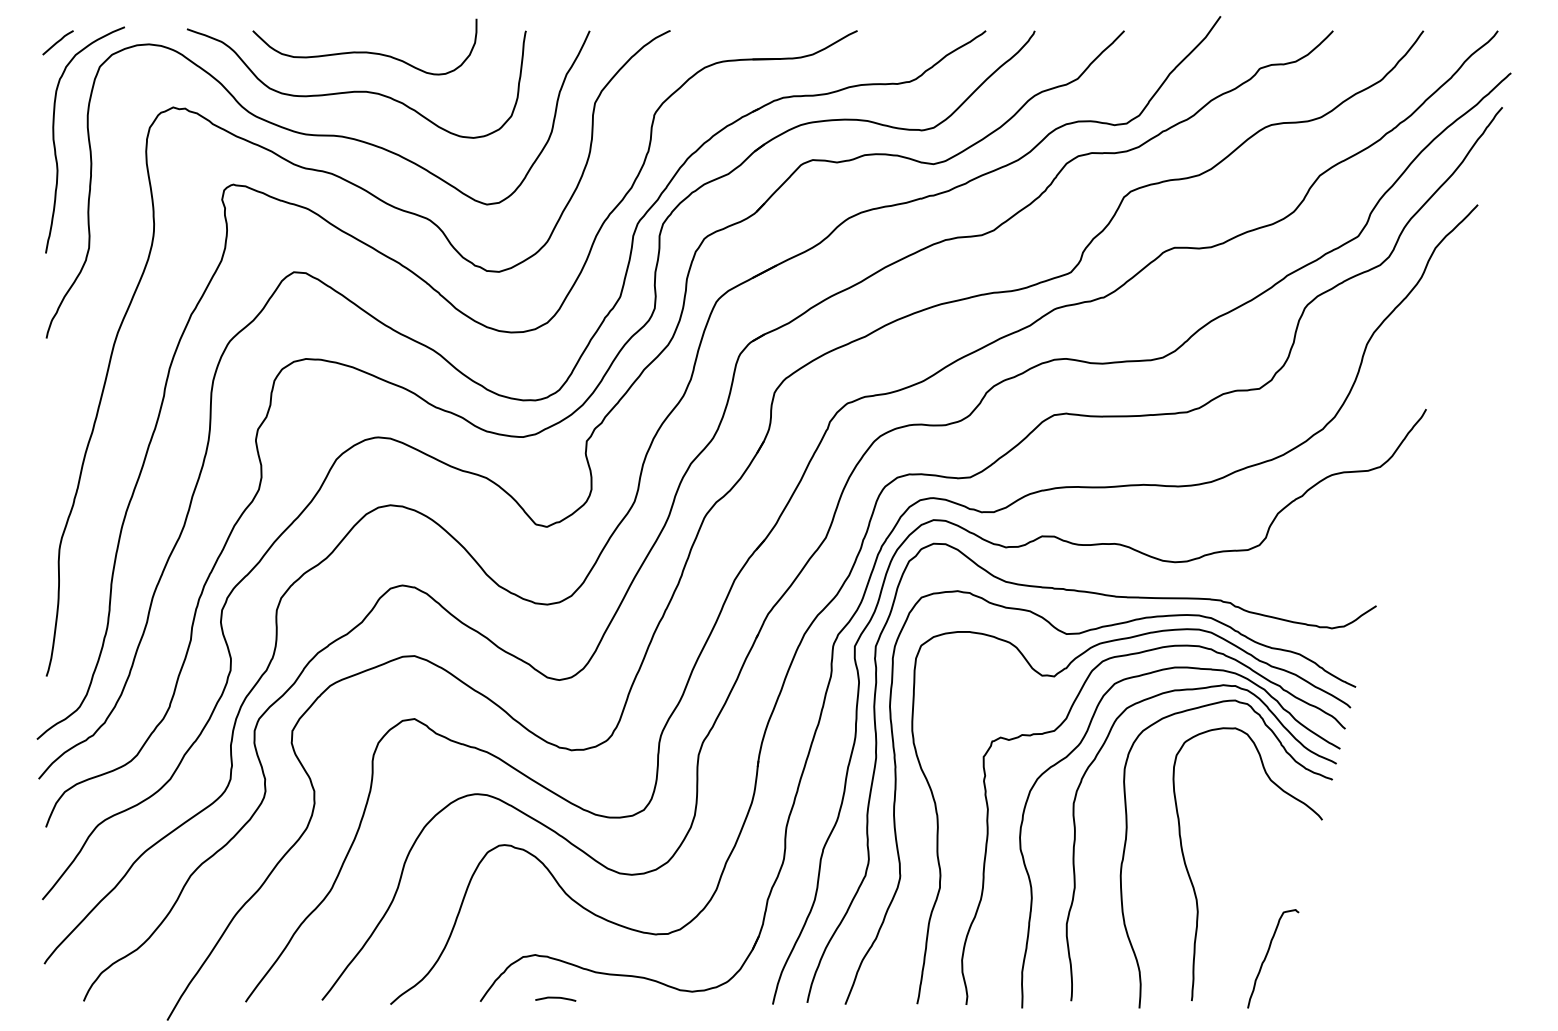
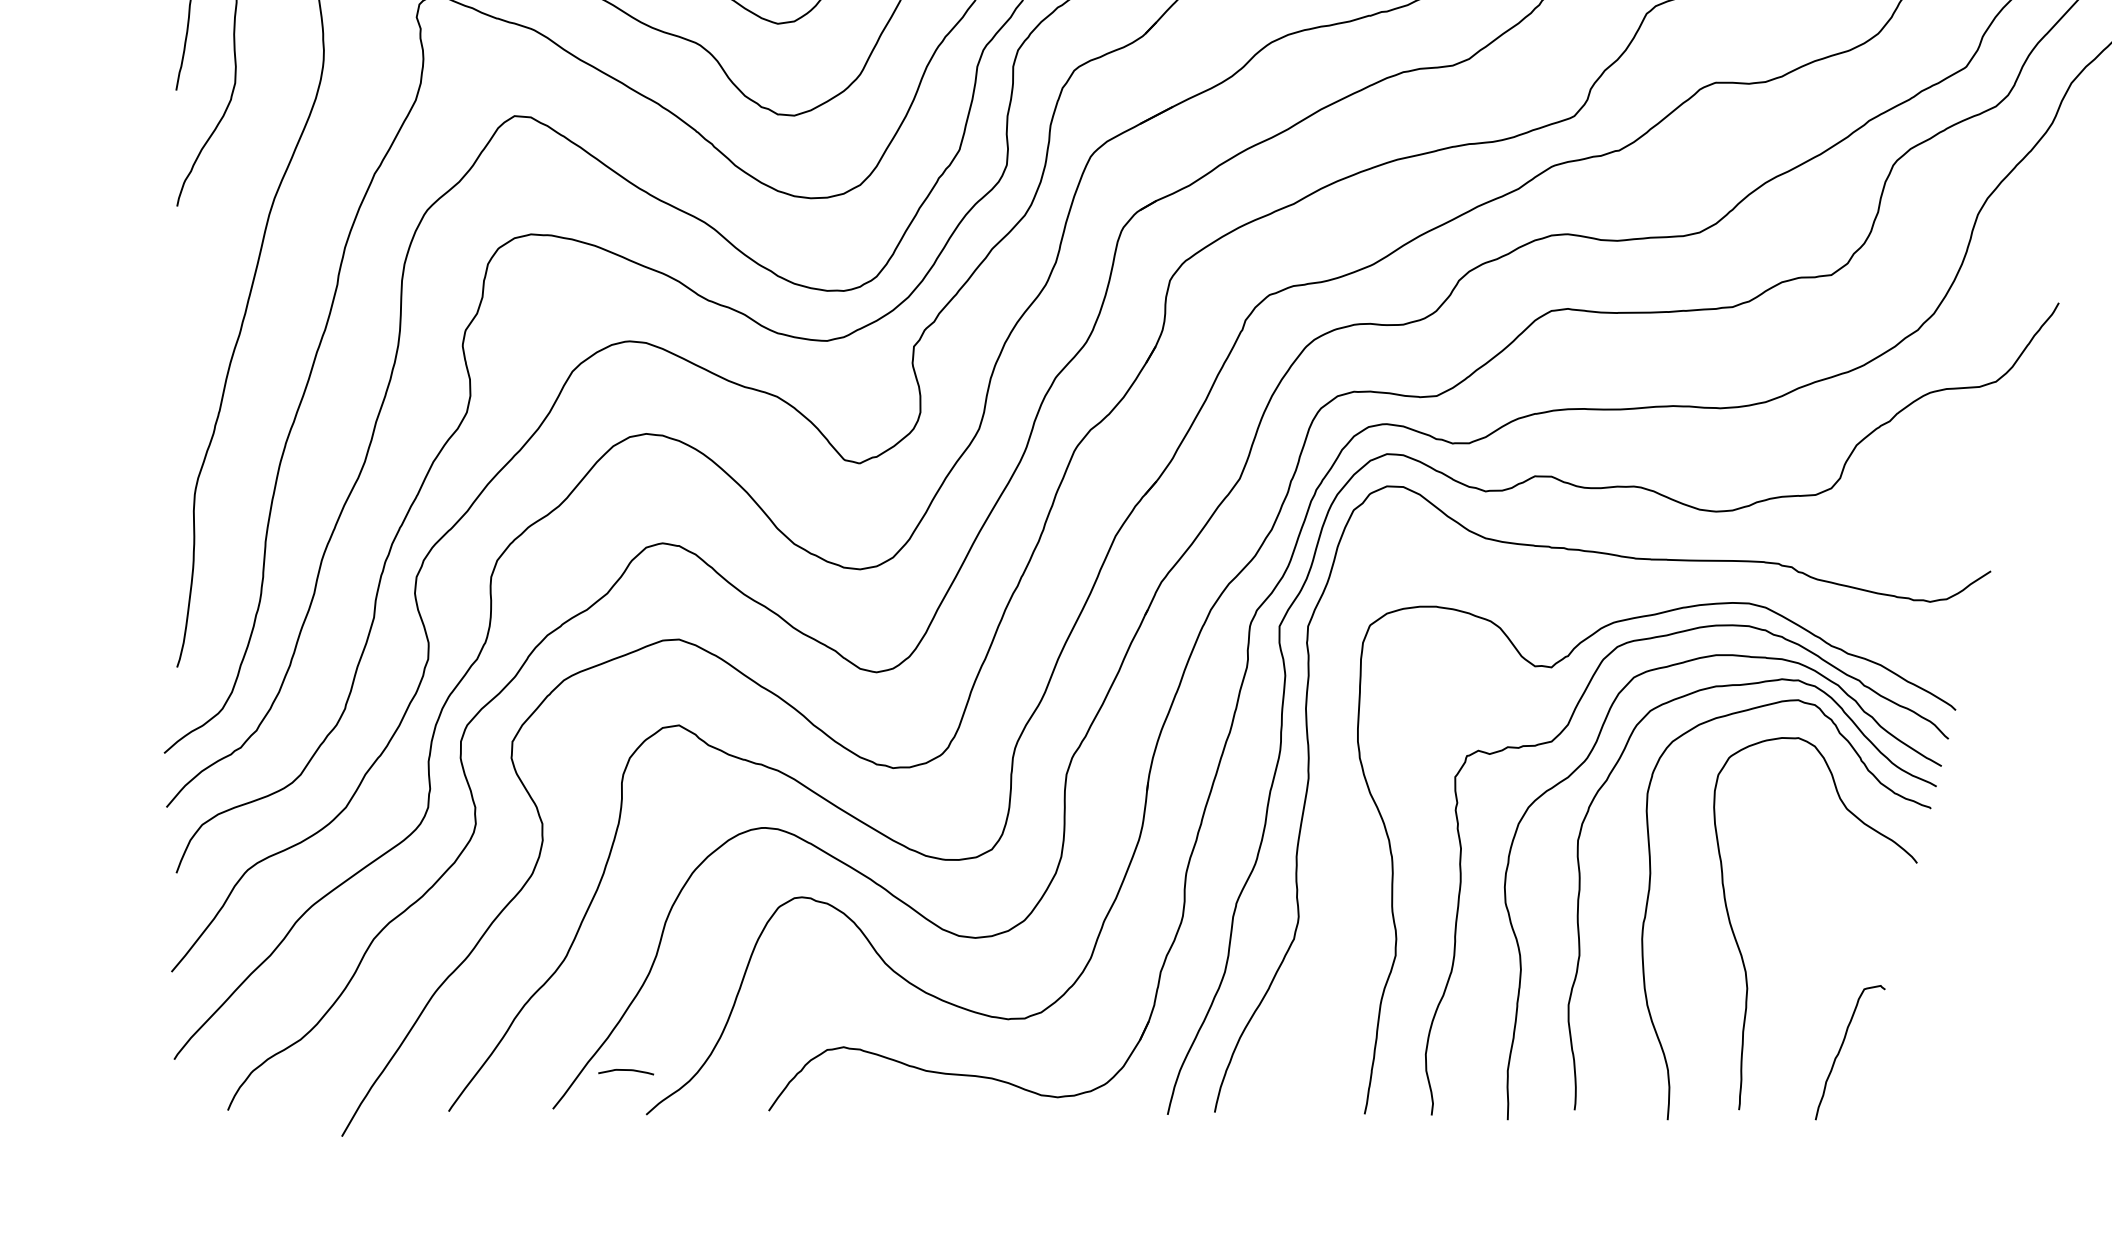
curve: (1080, 634) -> (1587, 610), removed
curve: (555, 998) -> (625, 1071), moved

